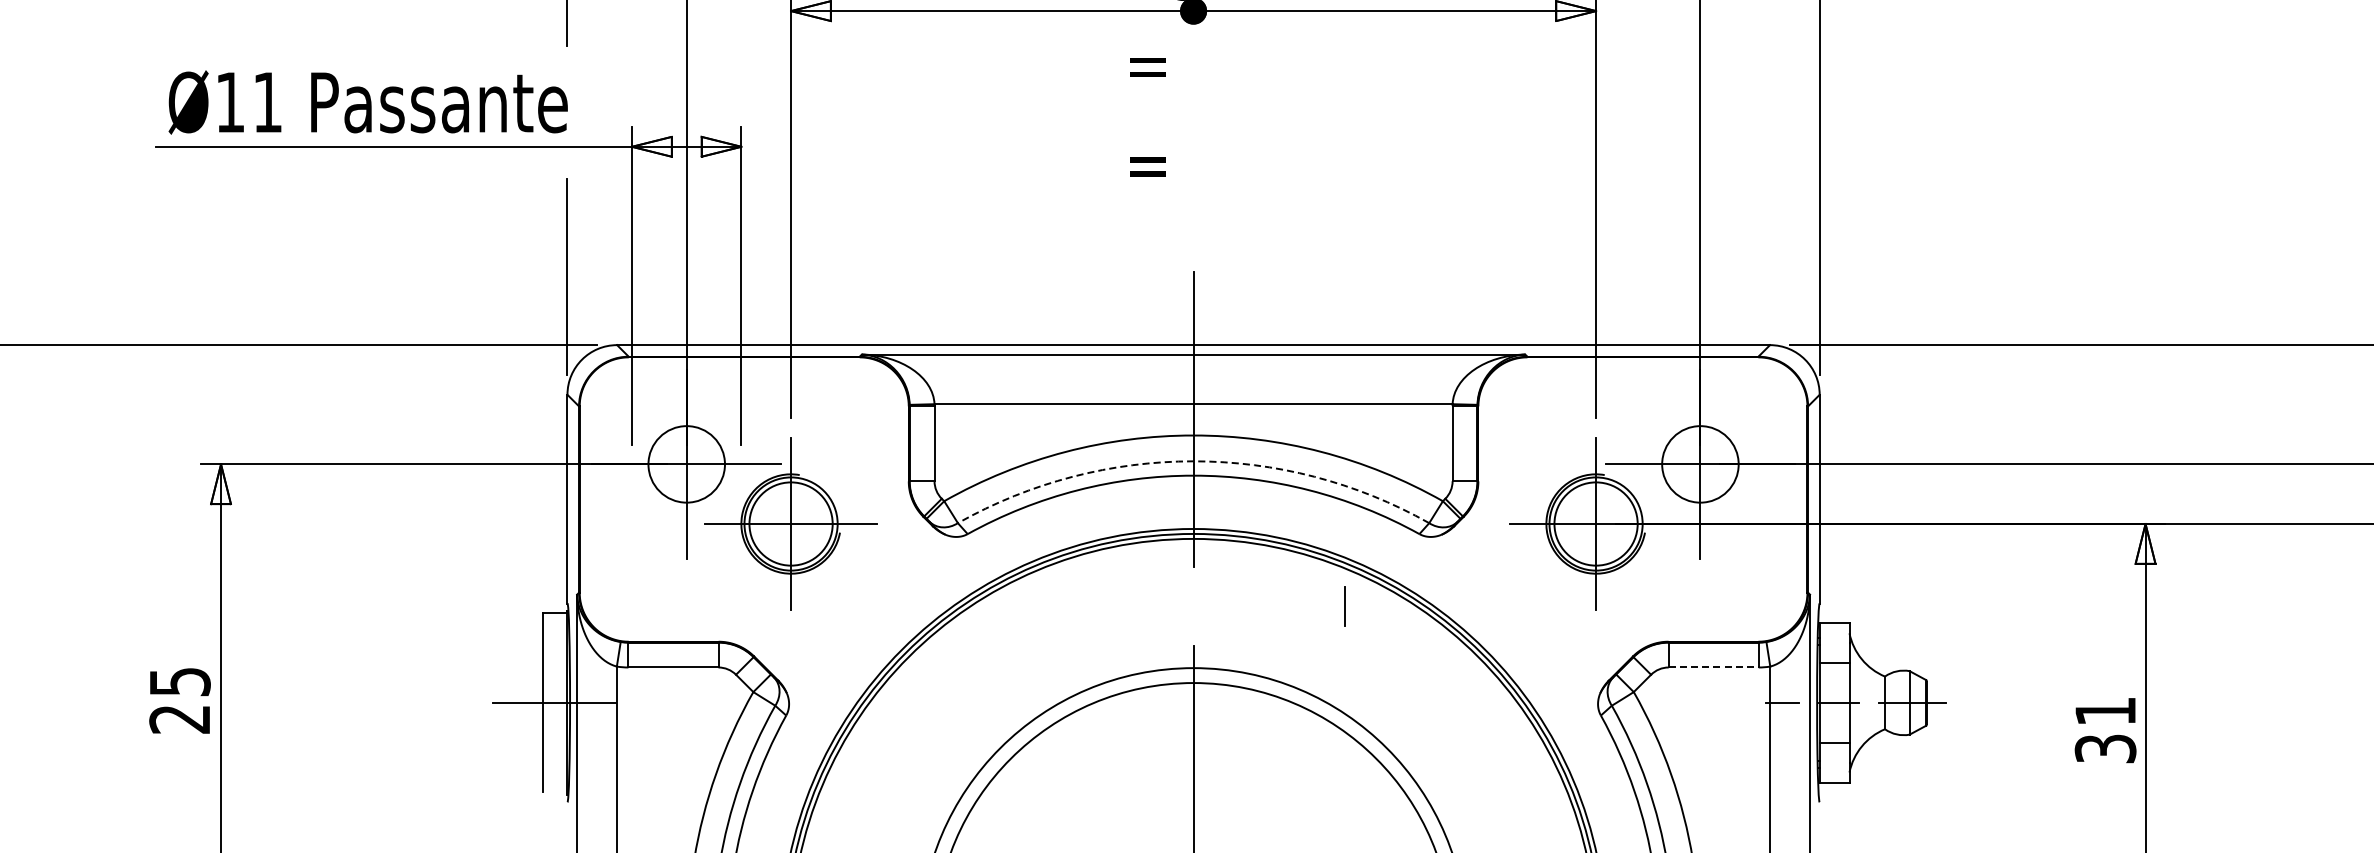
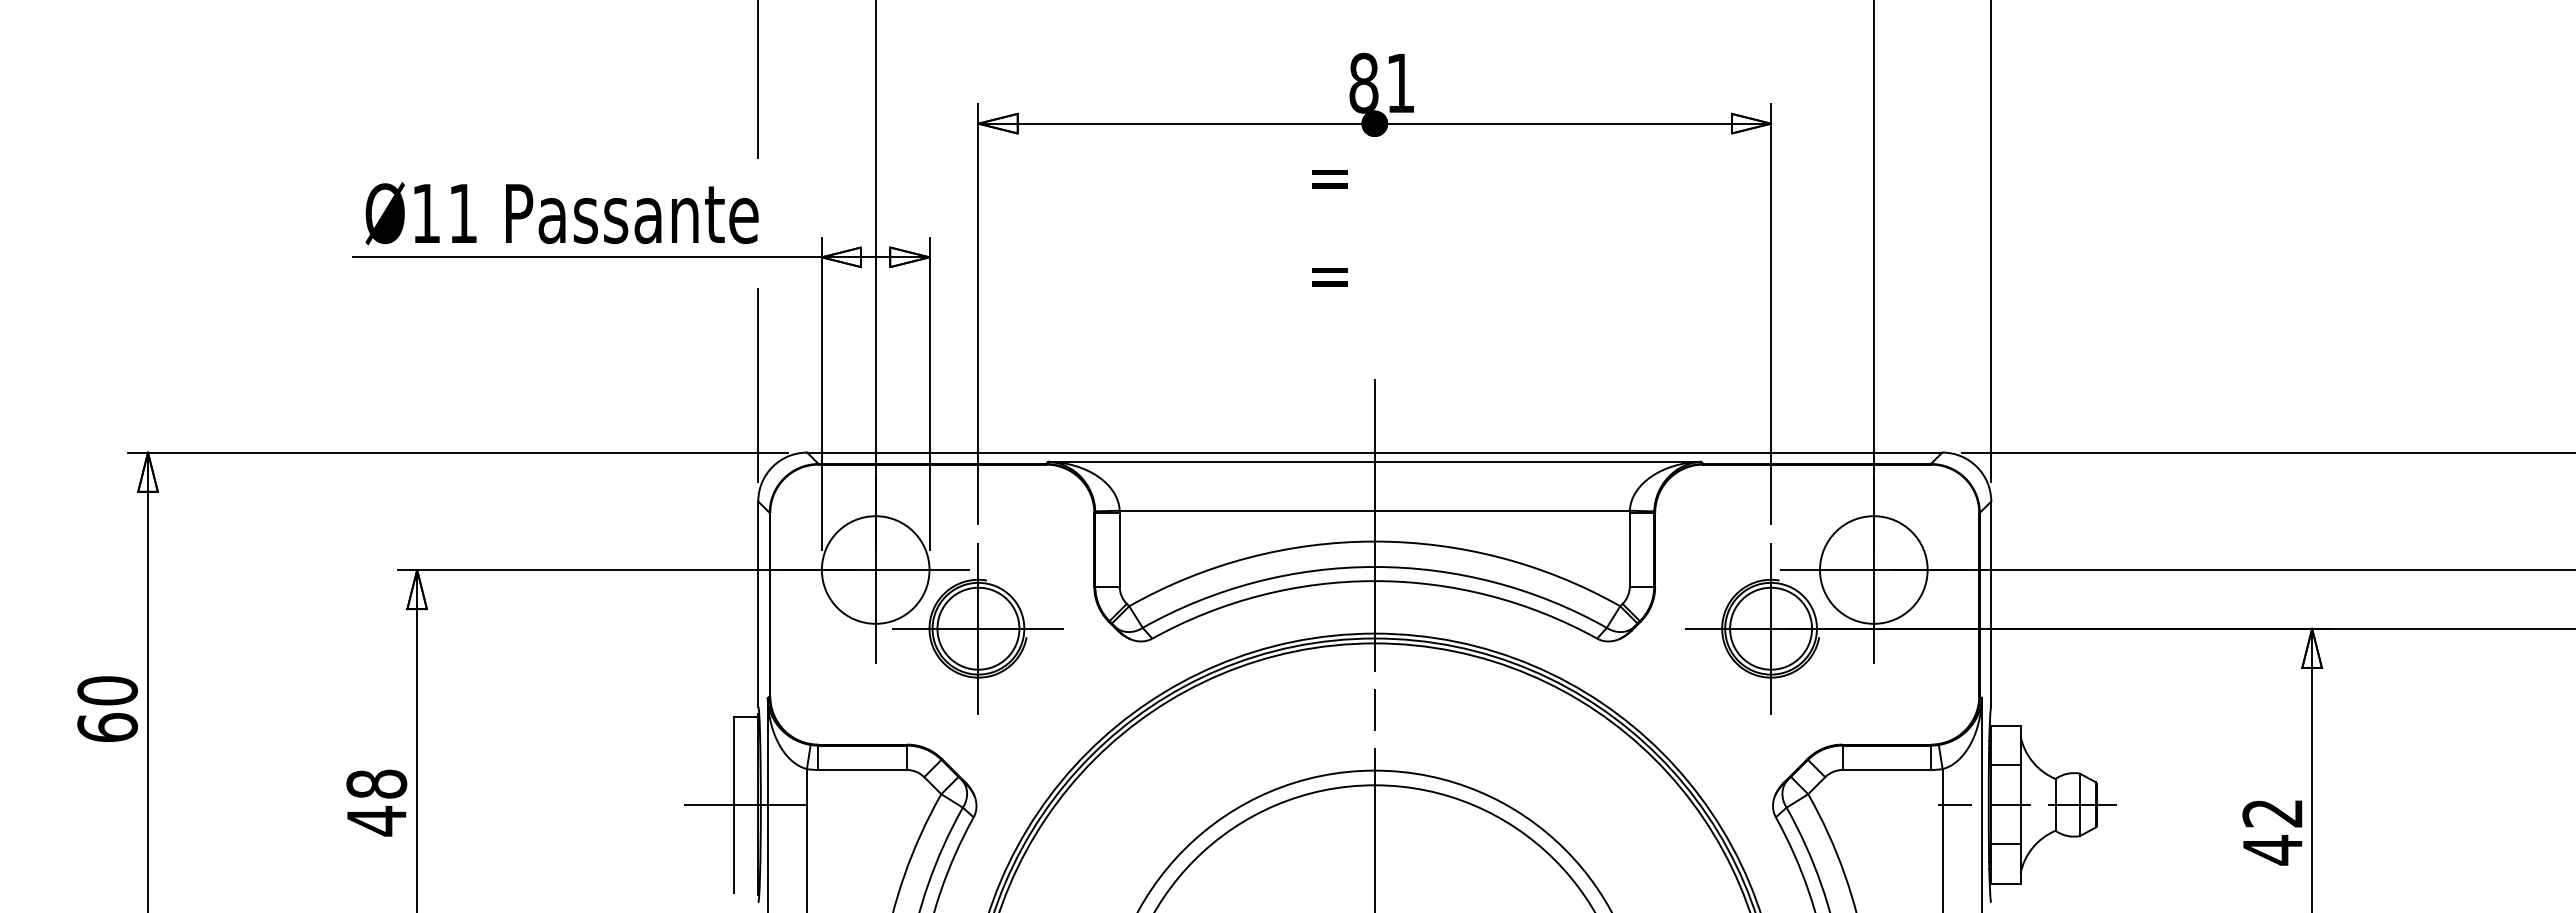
arc: (1193, 460) -> (1374, 566), dashed -> solid
circle: (686, 463) -> (875, 569), size x1.43
circle: (1700, 463) -> (1873, 569), size x1.43
line: (1344, 606) -> (1374, 709), moved
line: (1714, 666) -> (1887, 769), dashed -> solid
text: (179, 700) -> (376, 802), 25 -> 48
text: (2105, 730) -> (2272, 832), 31 -> 42

